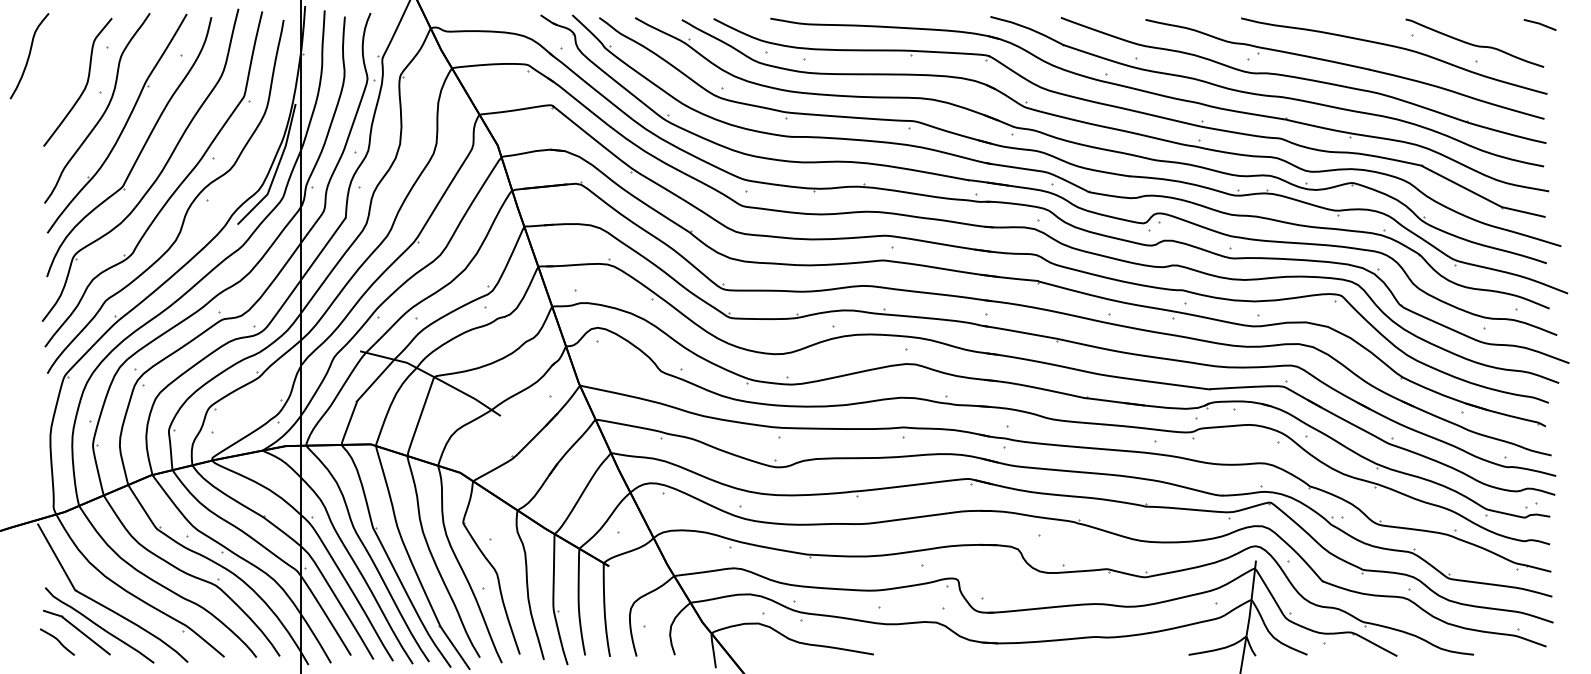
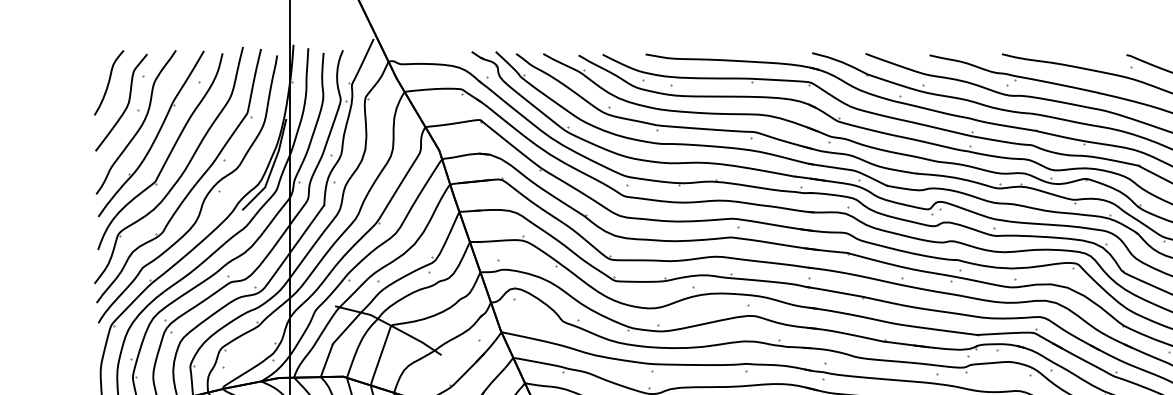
curve: (29, 56) -> (109, 83), moved

